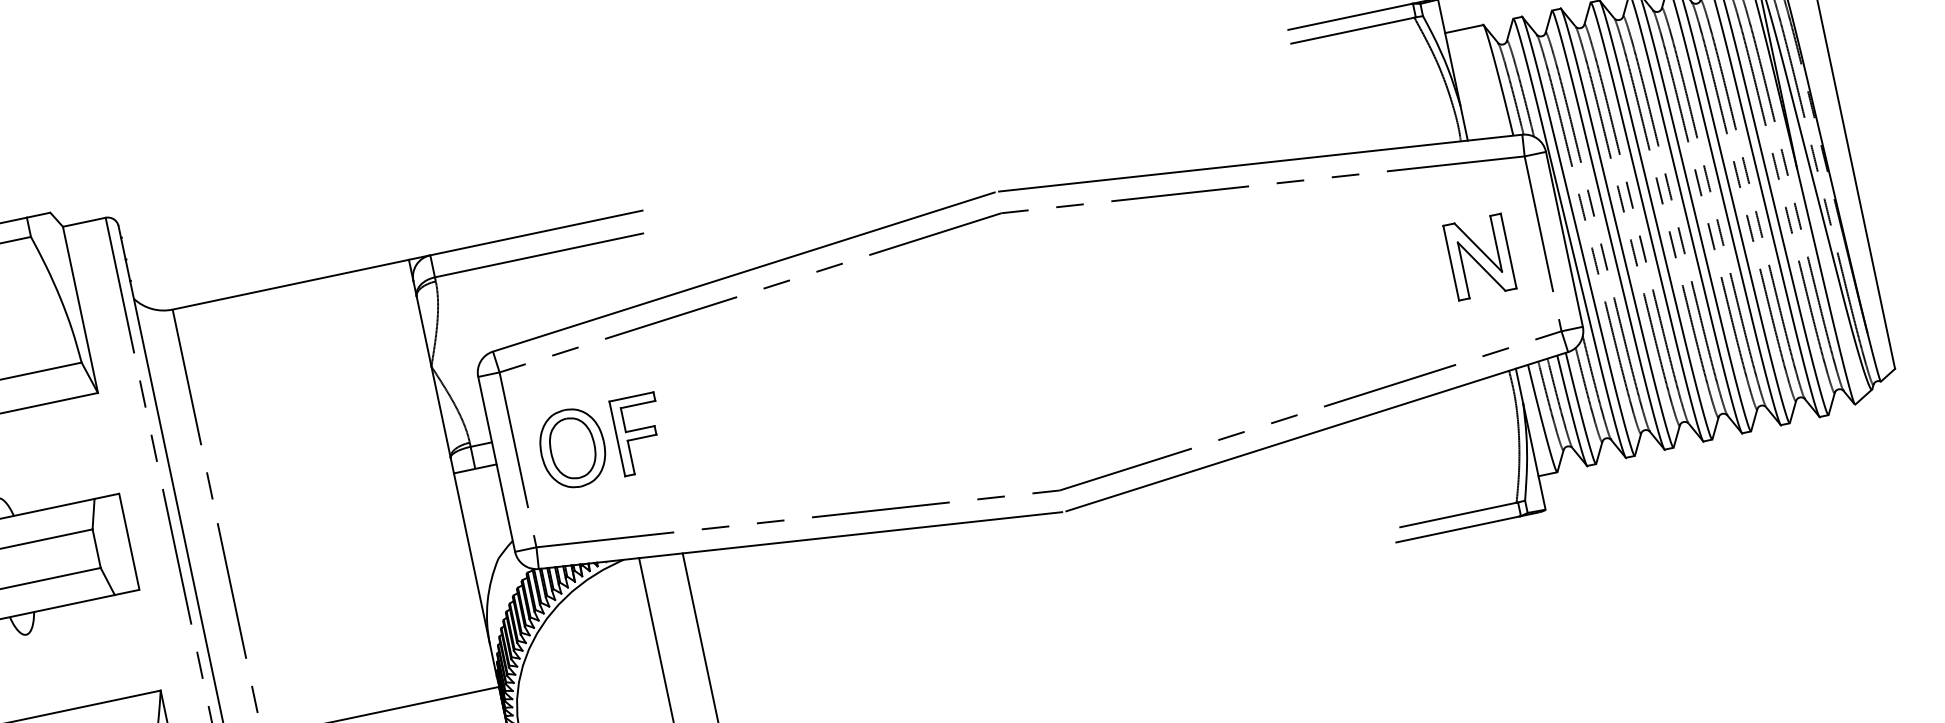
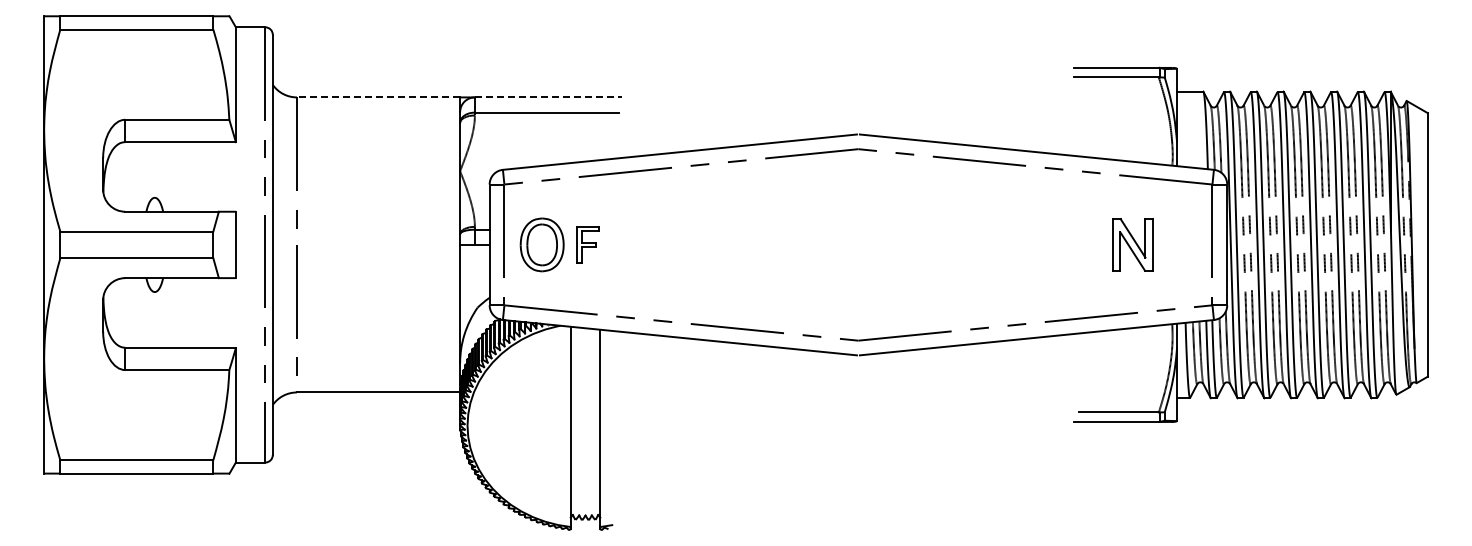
line: (536, 232) -> (548, 97), solid -> dashed
part: (1479, 256) -> (1132, 244), moved
line: (290, 284) -> (378, 97), solid -> dashed
part: (638, 433) -> (587, 244), size x0.7

